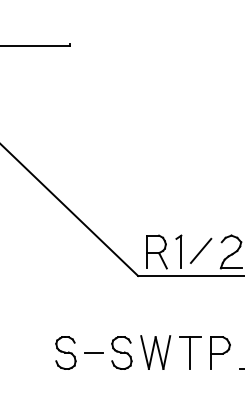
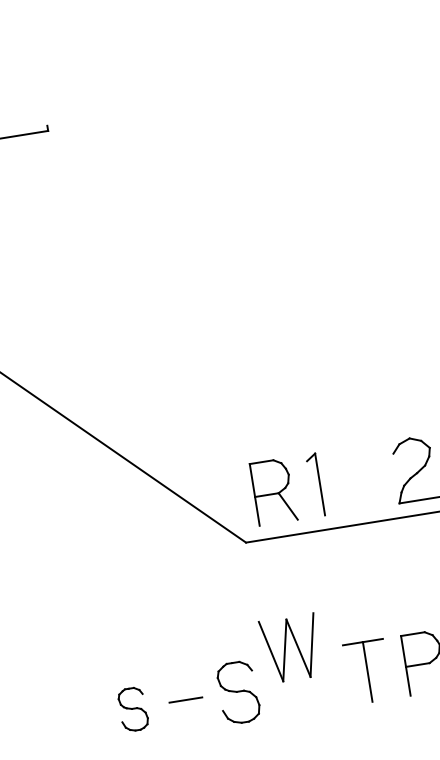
line: (200, 250) -> (355, 475), removed
part: (65, 352) -> (132, 708), size x0.7
part: (155, 352) -> (290, 648), moved

